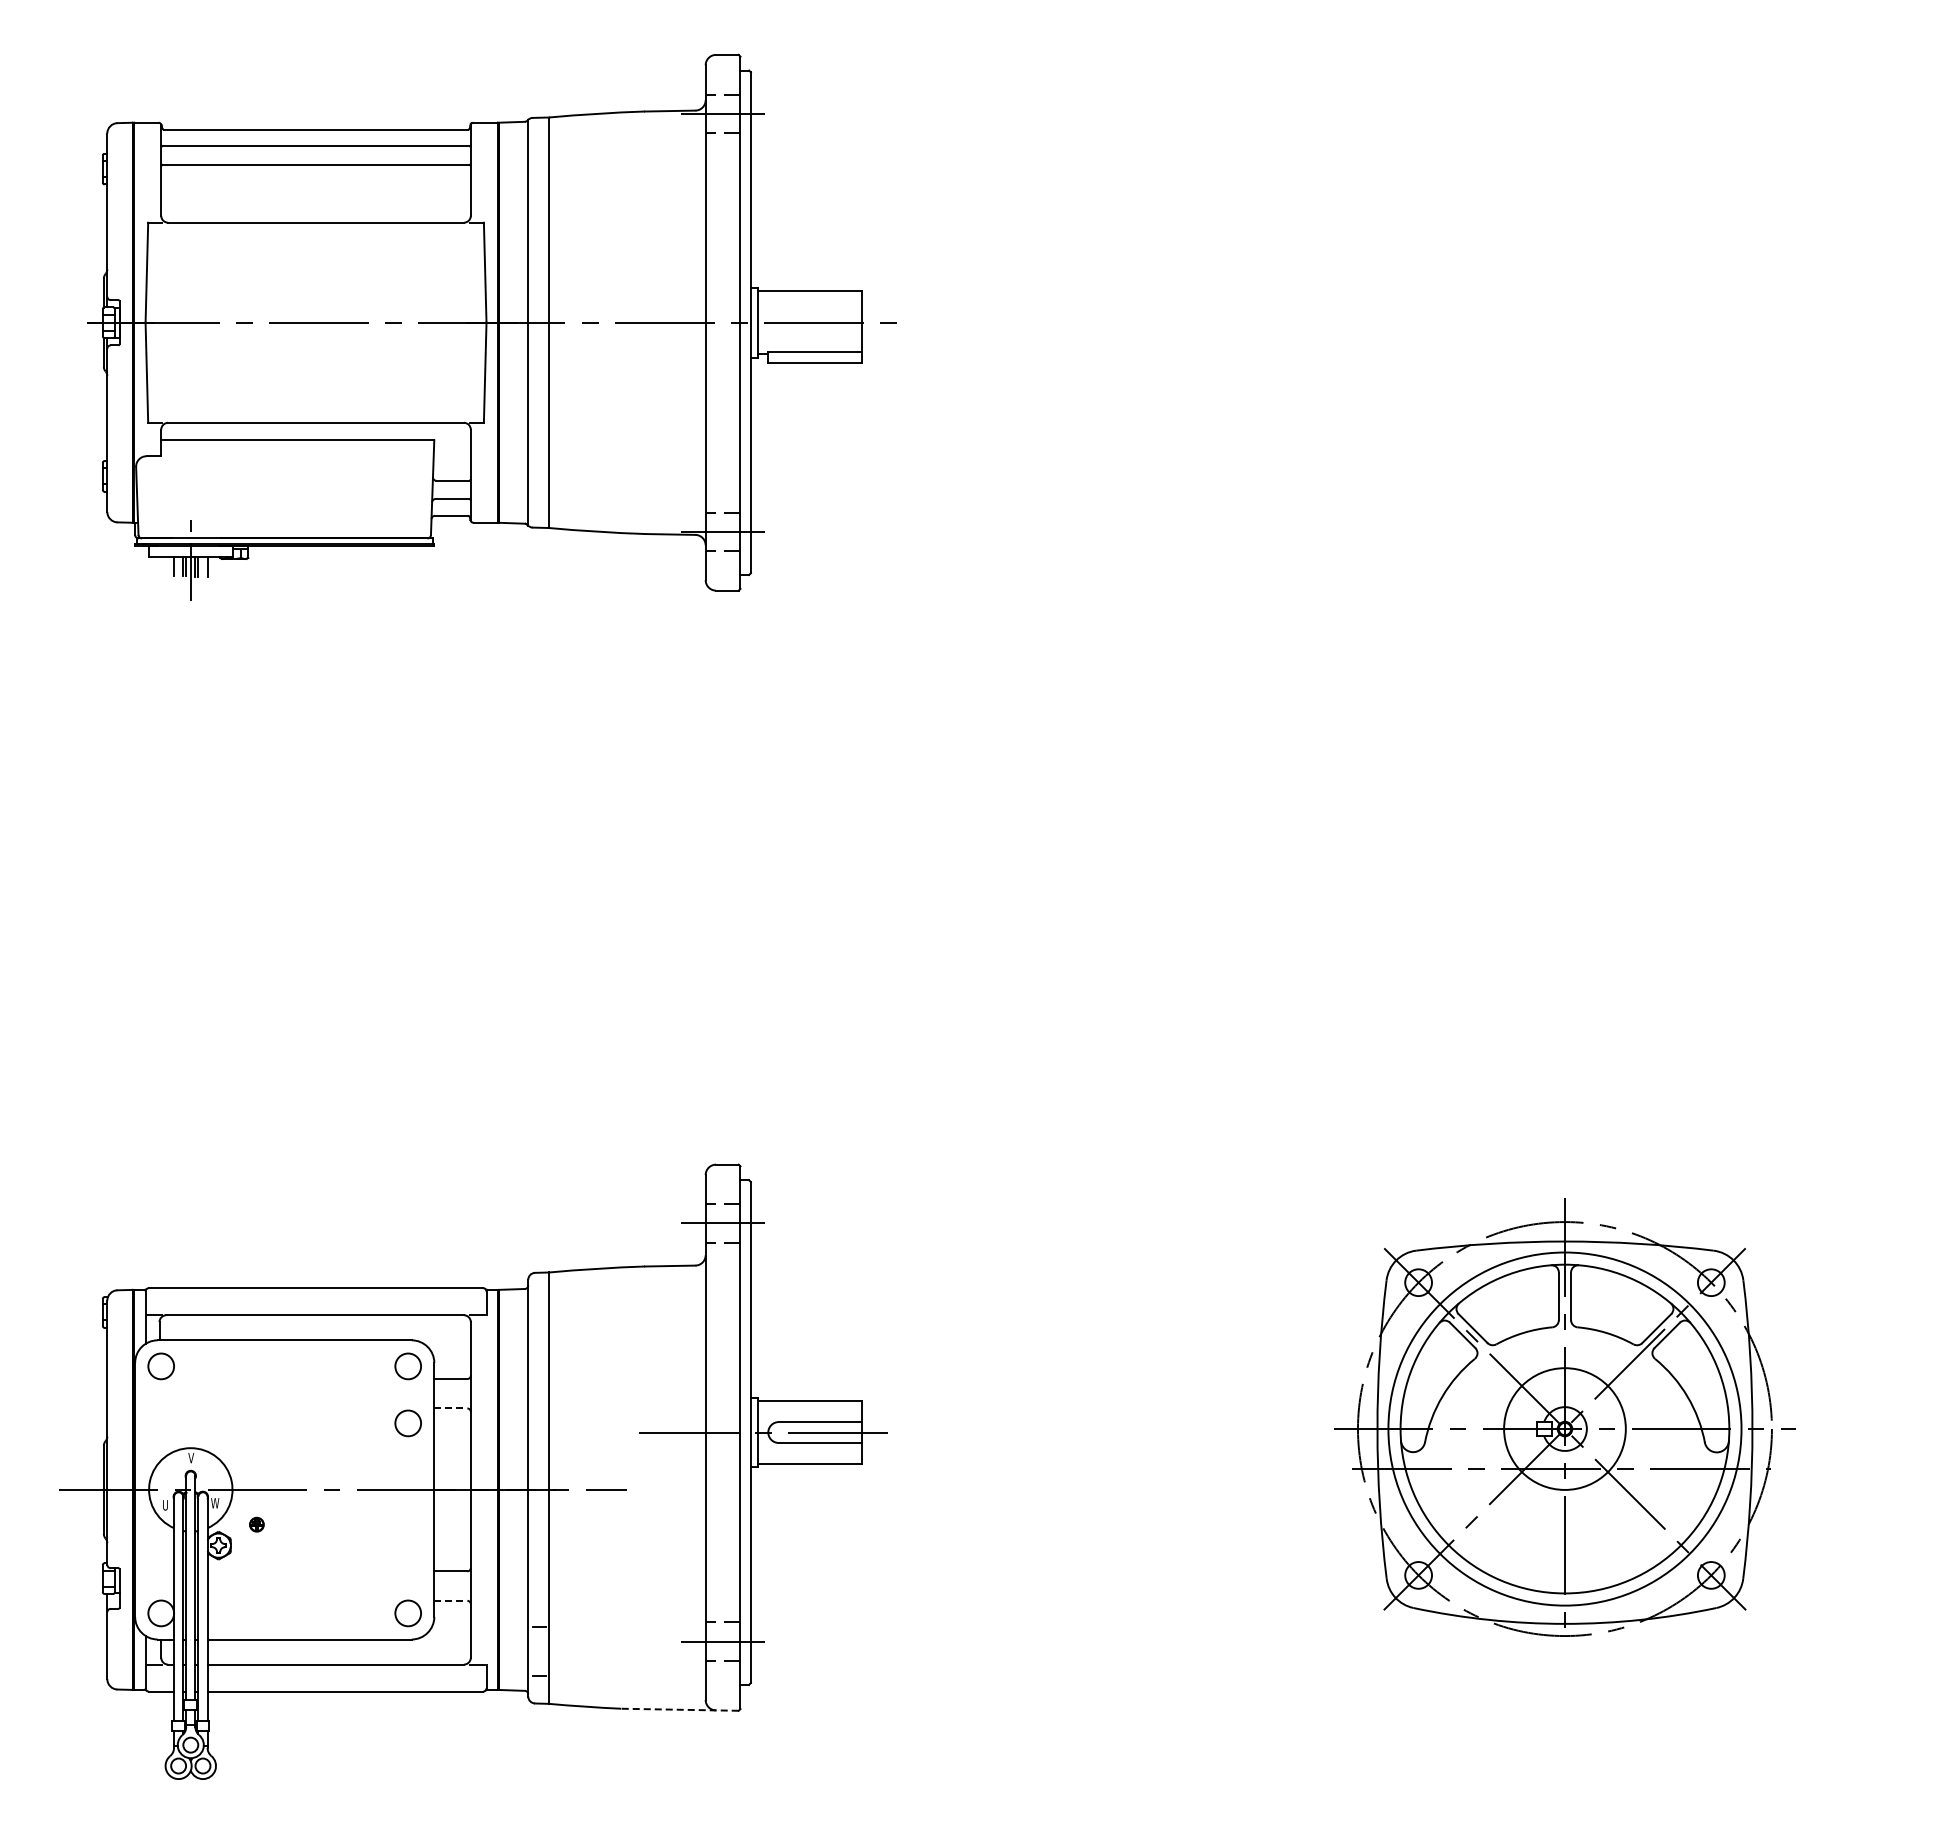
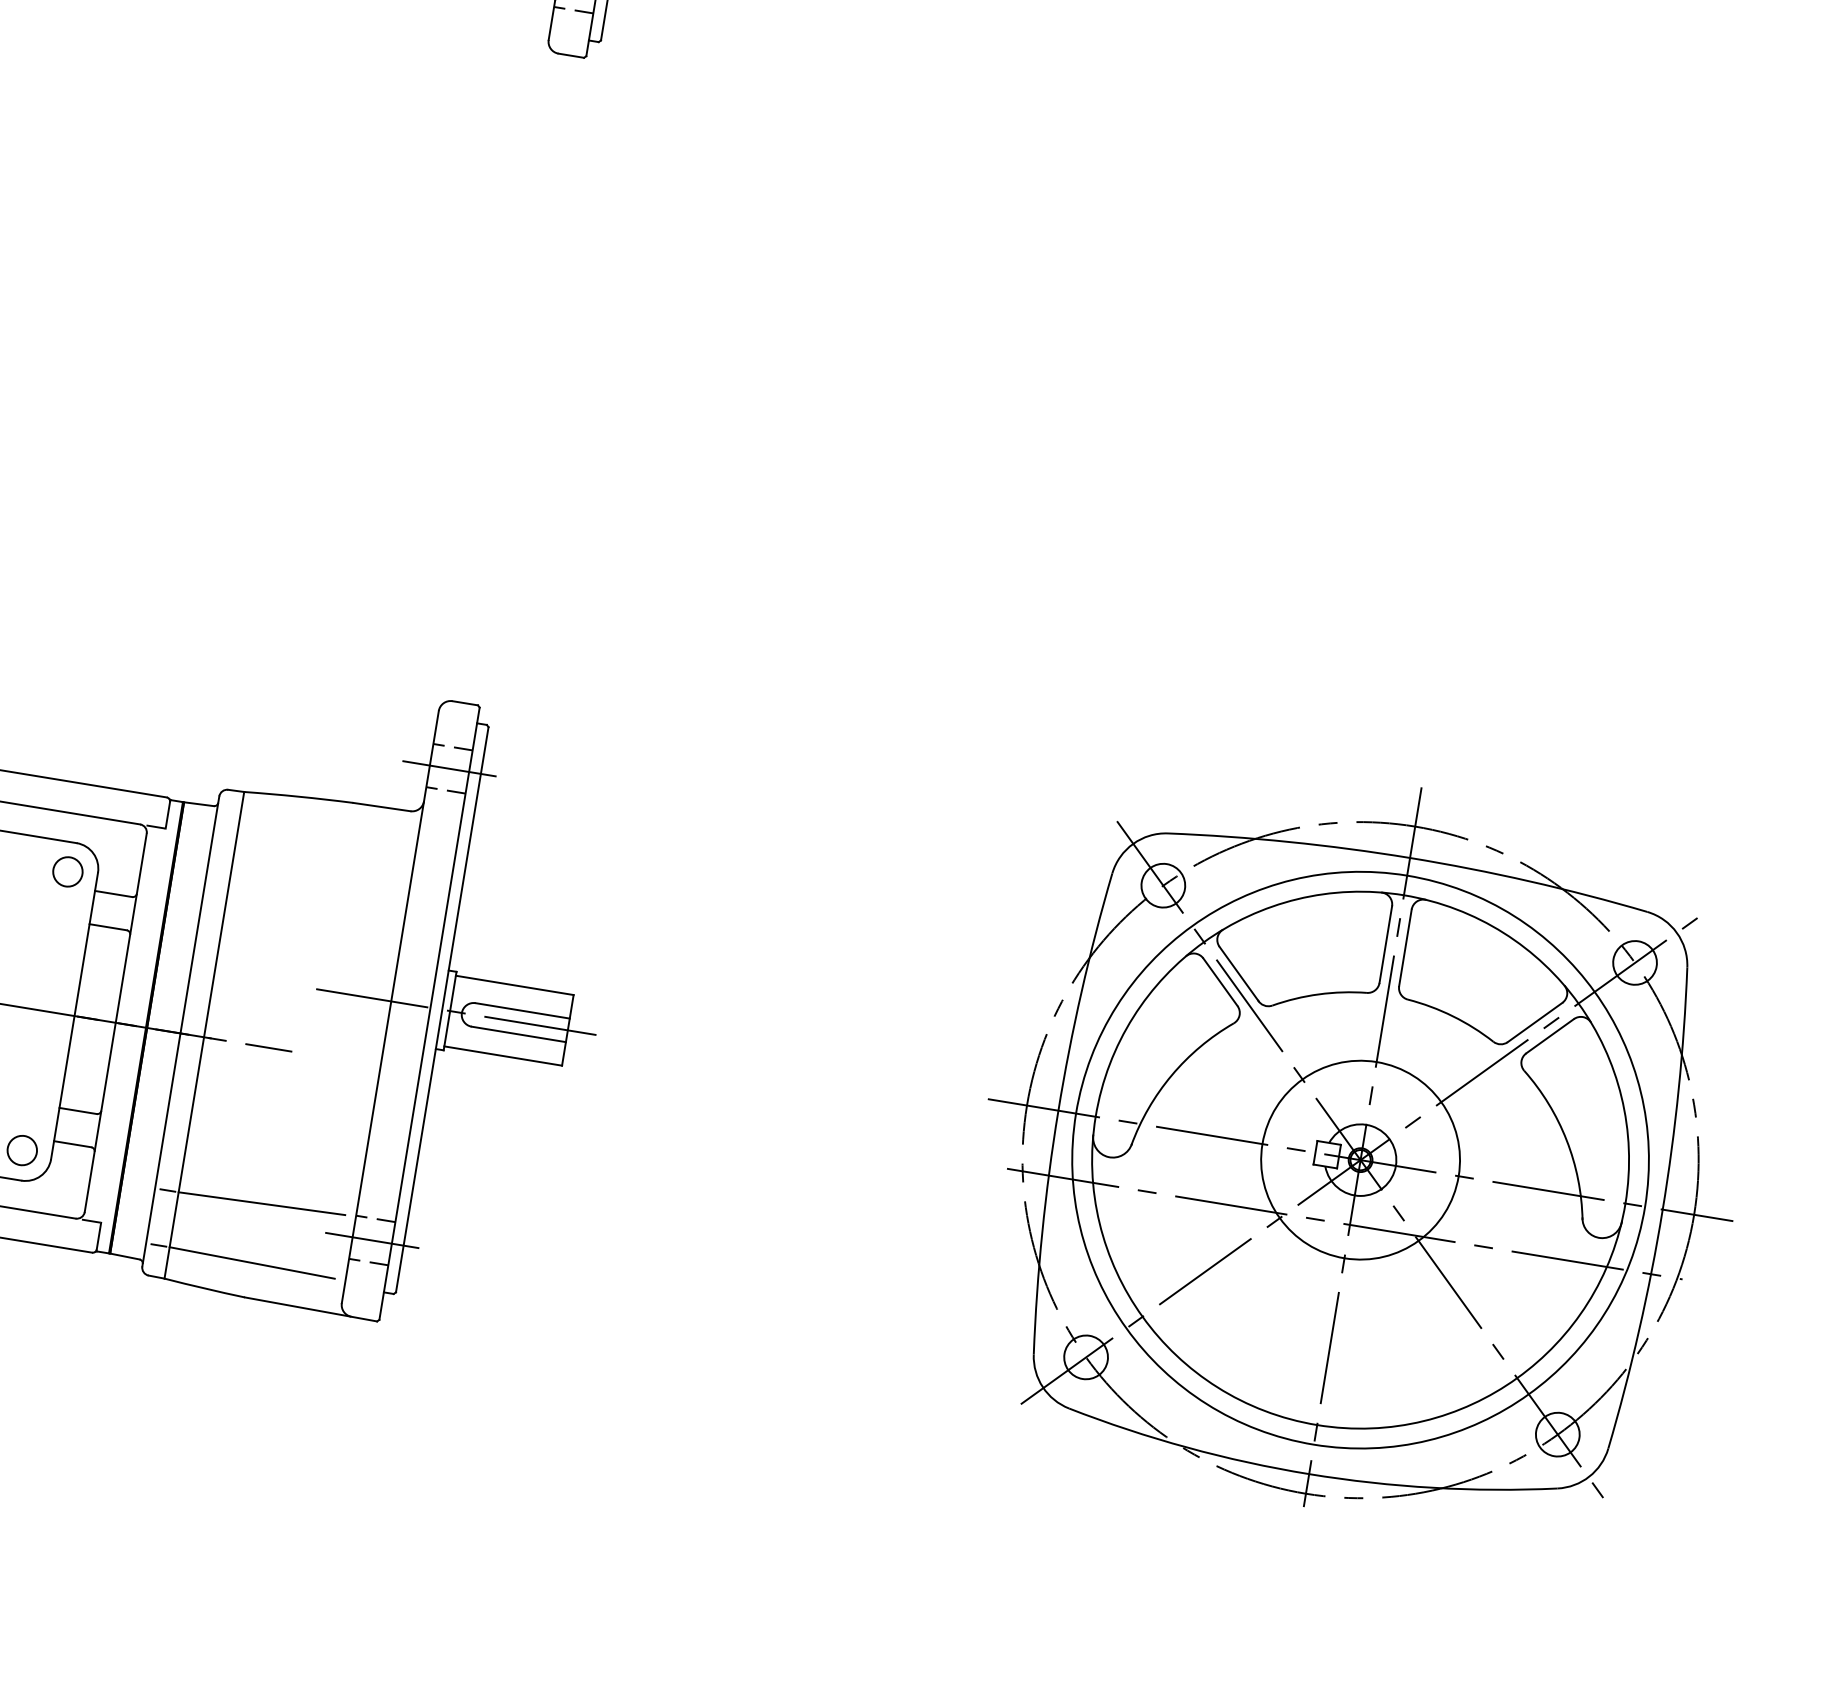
line: (450, 1408) -> (107, 927), dashed -> solid
part: (1564, 1420) -> (1362, 1146), size x1.43
circle: (407, 1423) -> (56, 936), removed
line: (450, 1600) -> (72, 1143), dashed -> solid
line: (622, 1625) -> (261, 1203), added
line: (622, 1677) -> (252, 1262), added
line: (679, 1709) -> (310, 1309), dashed -> solid

